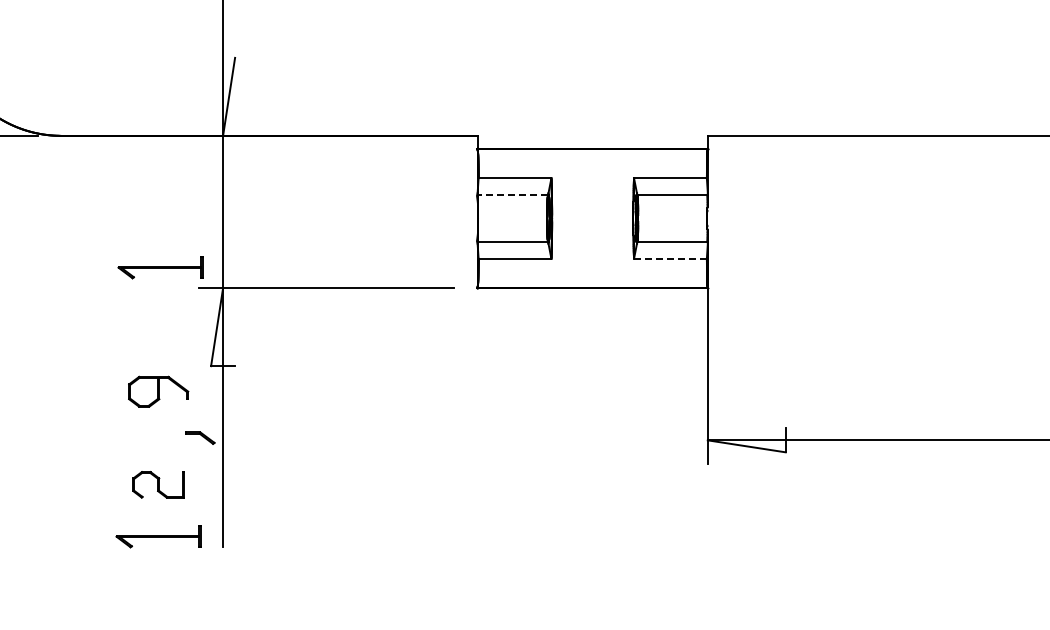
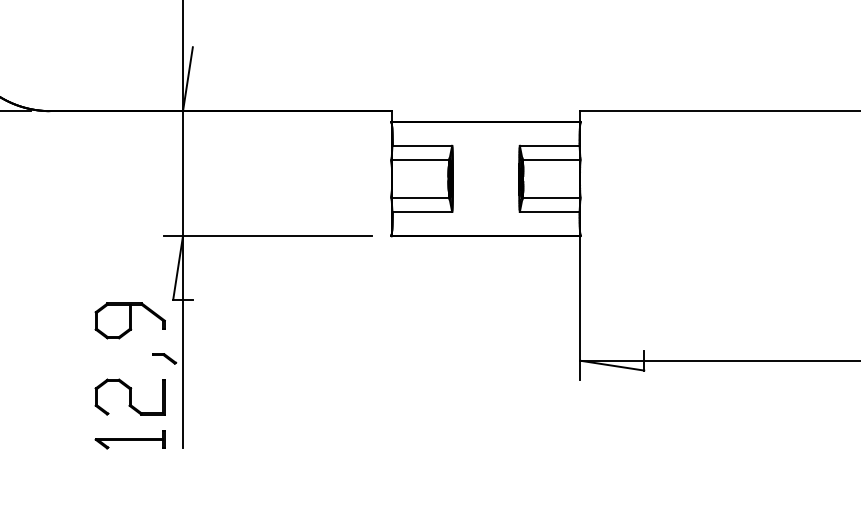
line: (512, 195) -> (420, 160), dashed -> solid
line: (670, 258) -> (549, 211), dashed -> solid
part: (160, 267) -> (131, 219), removed
part: (158, 391) -> (130, 320), size x1.43
part: (158, 484) -> (130, 396), size x1.67

